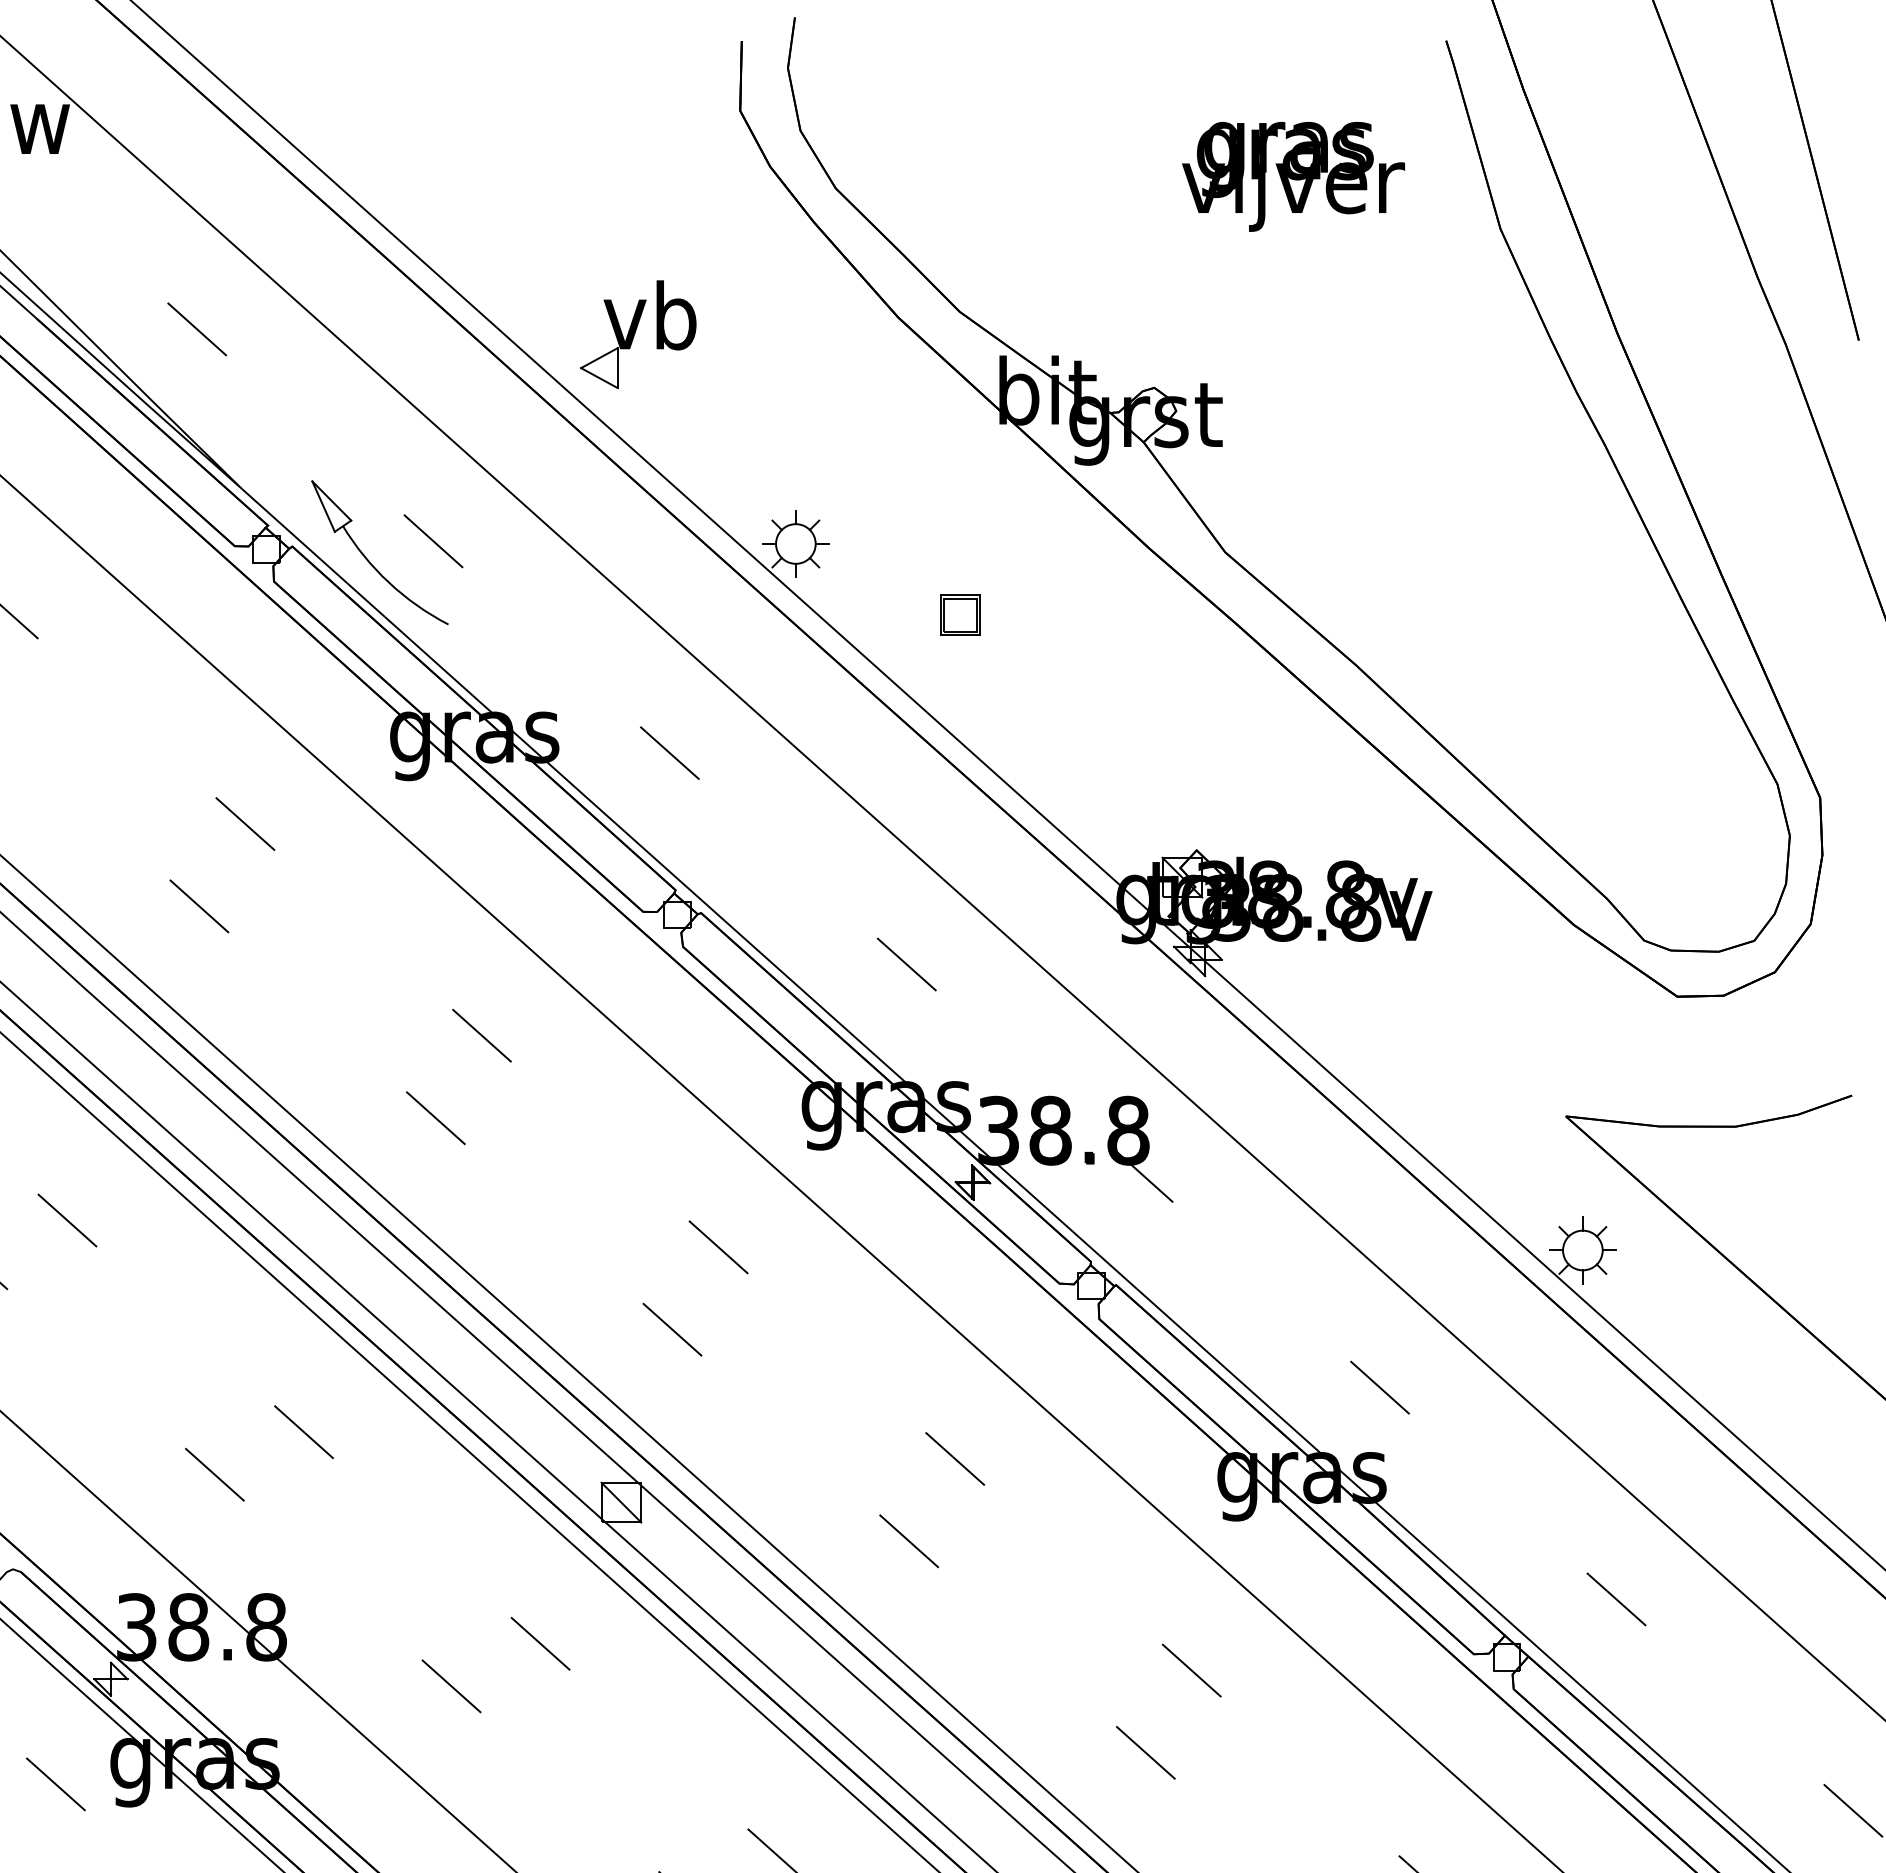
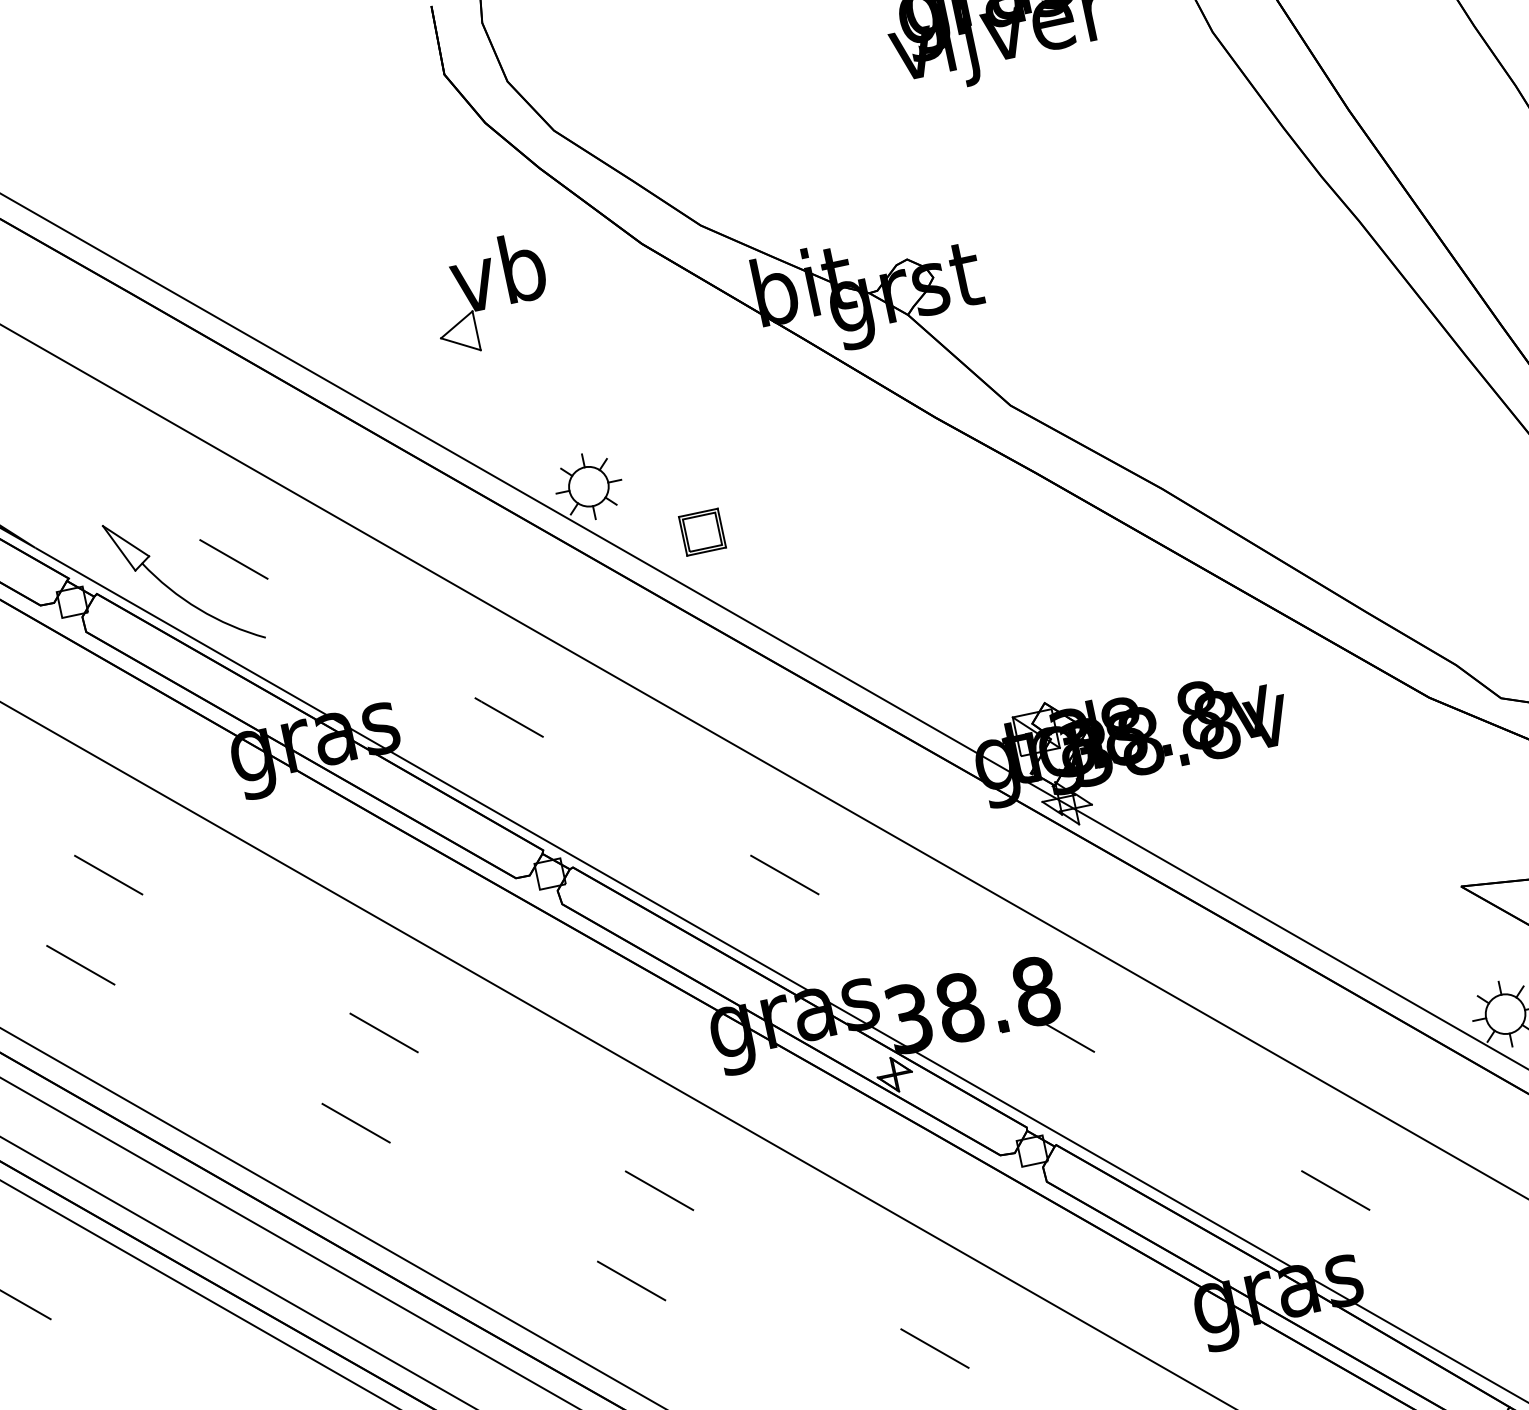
part: (638, 334) -> (490, 293), moved
part: (960, 614) -> (702, 531), moved

